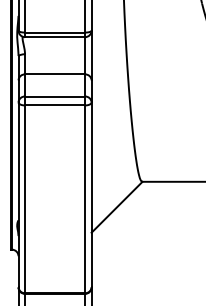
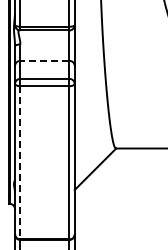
line: (54, 73) -> (44, 60), solid -> dashed
line: (25, 198) -> (20, 162), solid -> dashed

